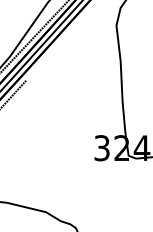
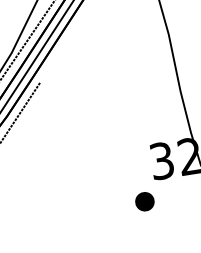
part: (85, 174) -> (144, 201), added

